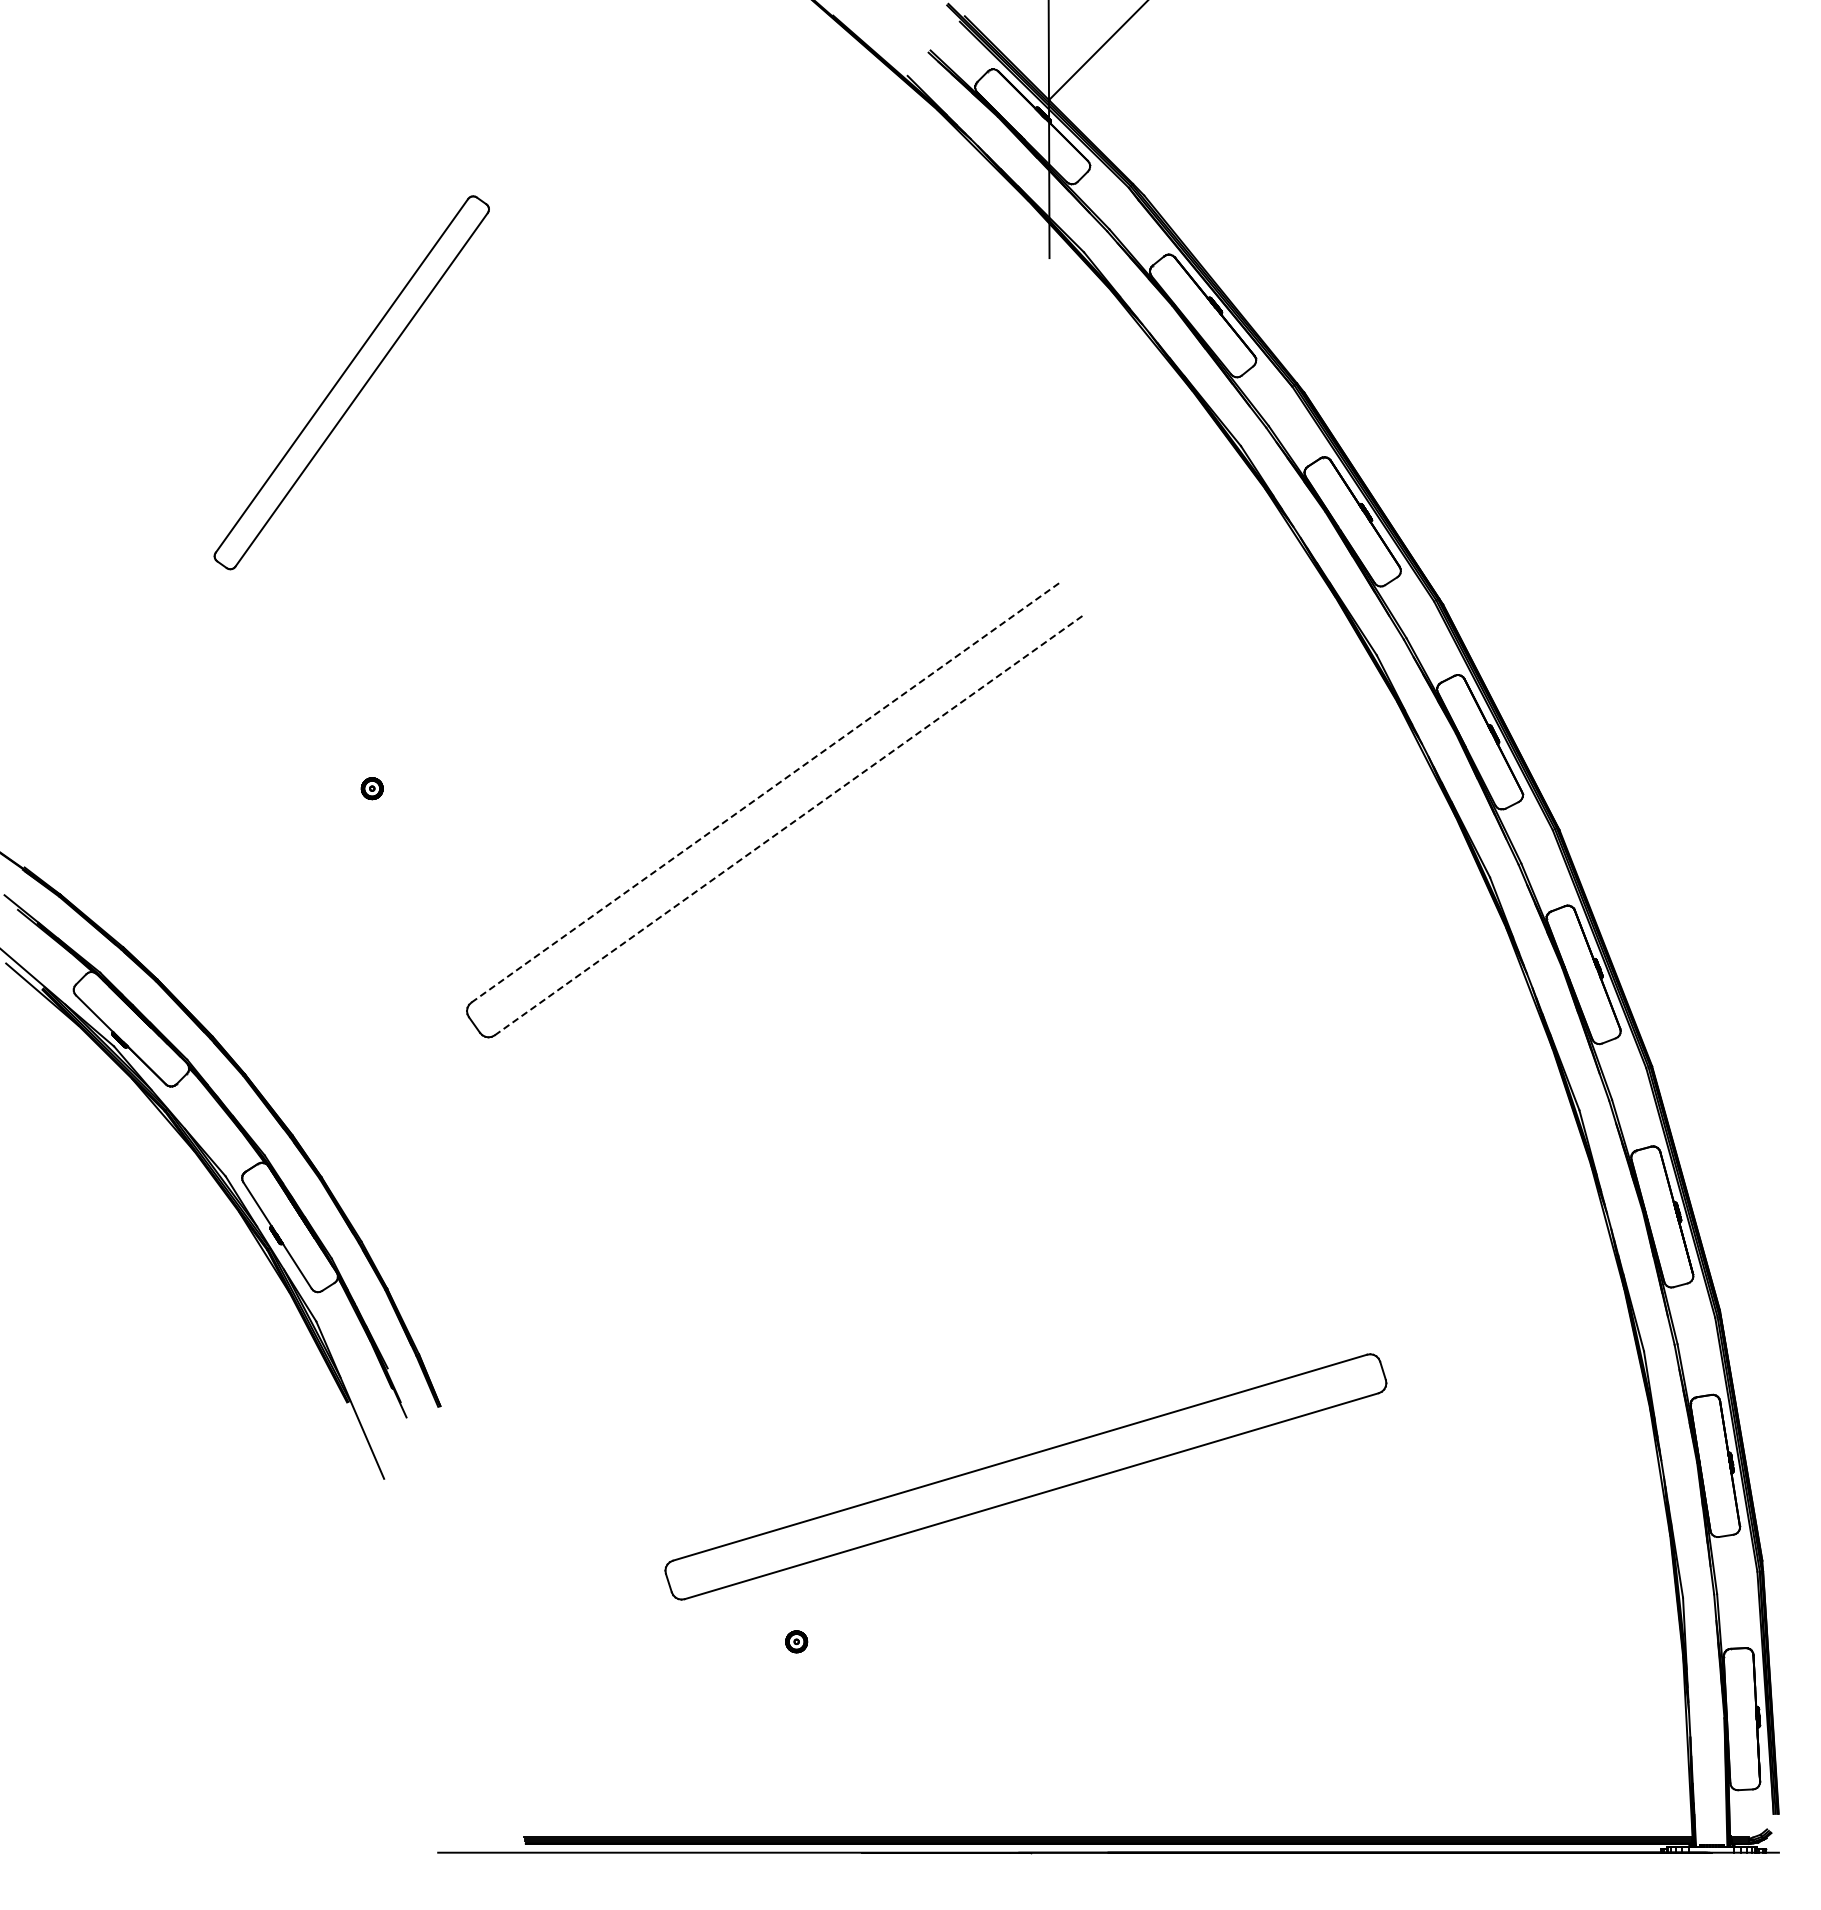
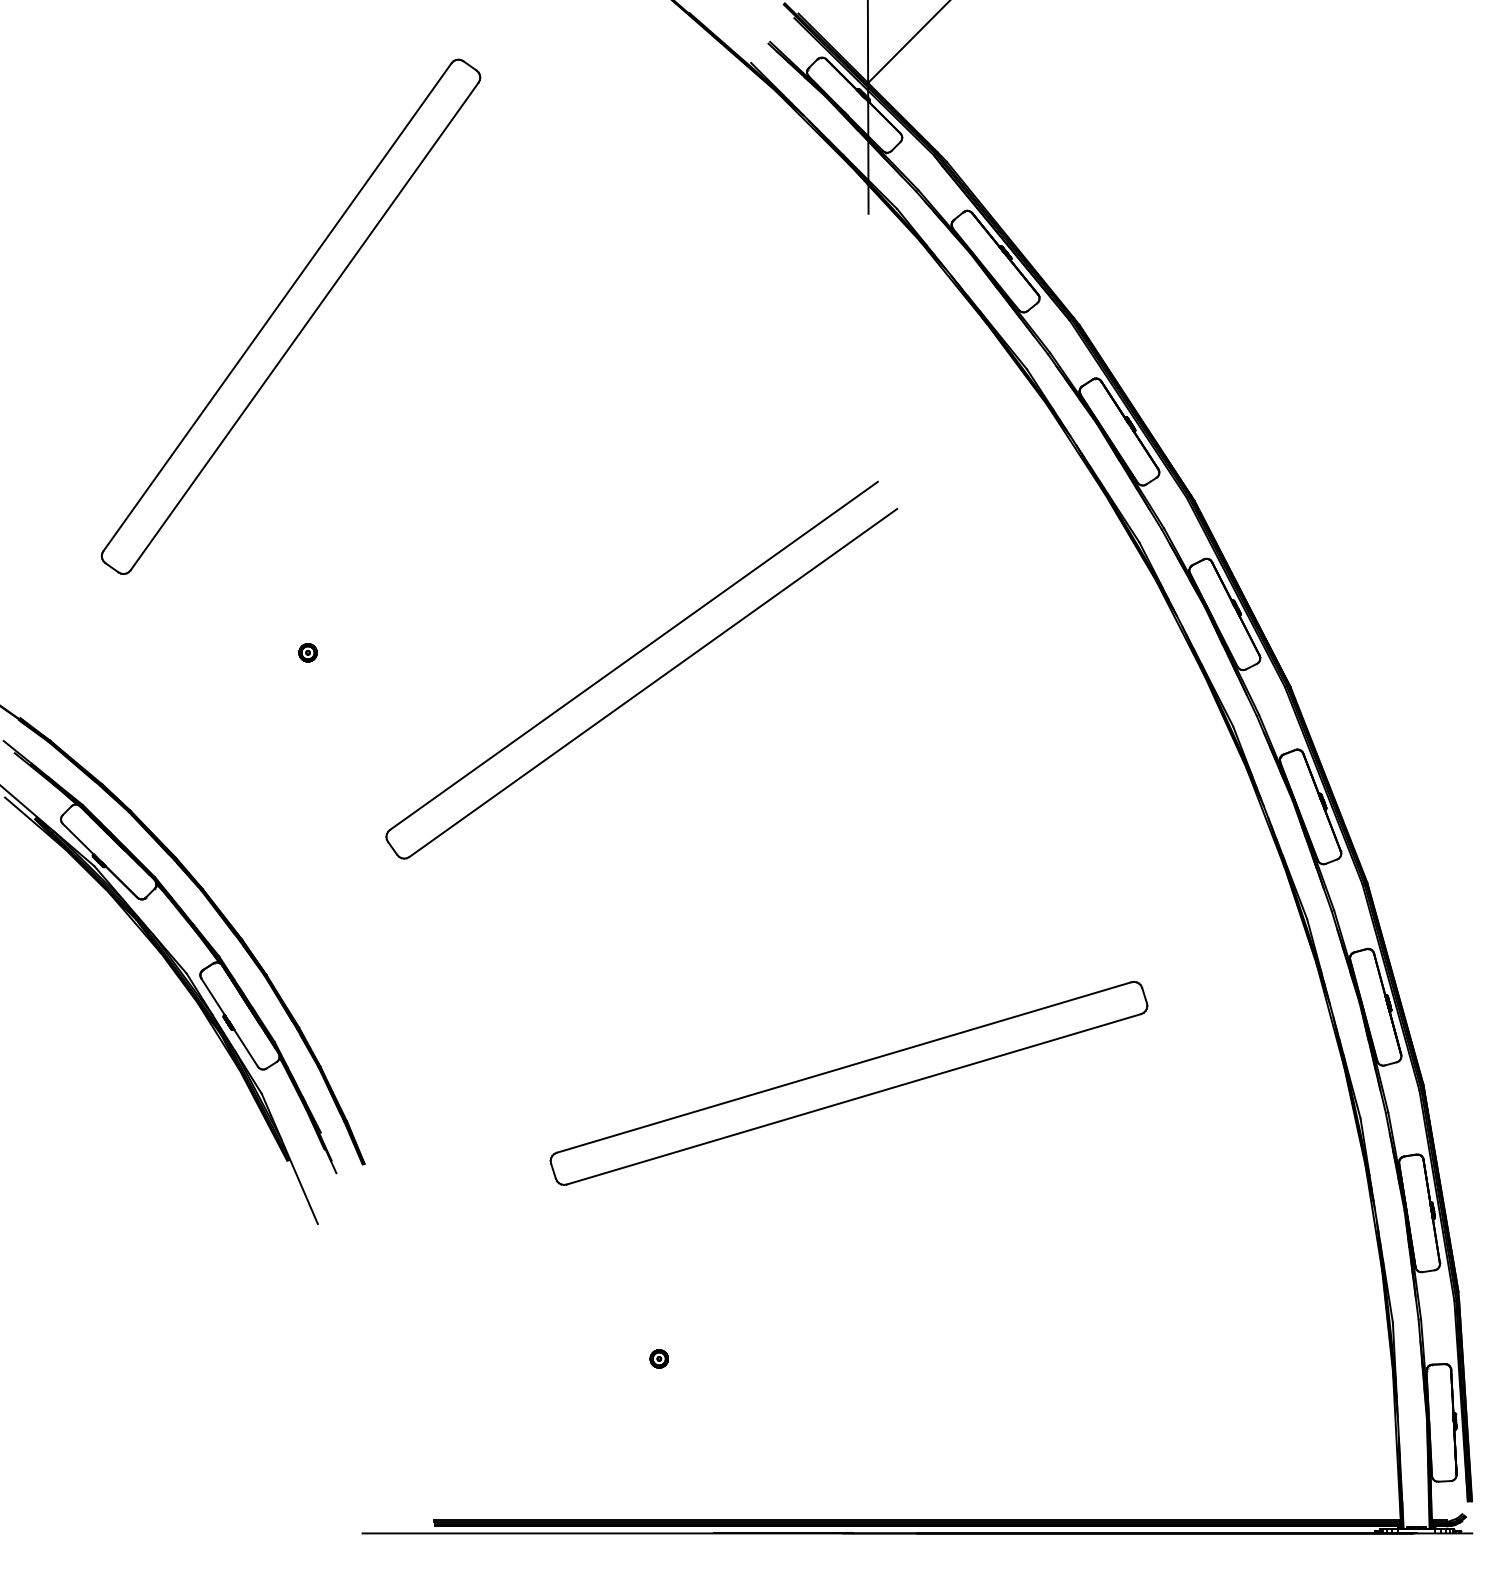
part: (351, 382) -> (290, 316), size x1.67
line: (766, 792) -> (634, 656), dashed -> solid
line: (789, 824) -> (653, 682), dashed -> solid
part: (1025, 1476) -> (848, 1083), moved

